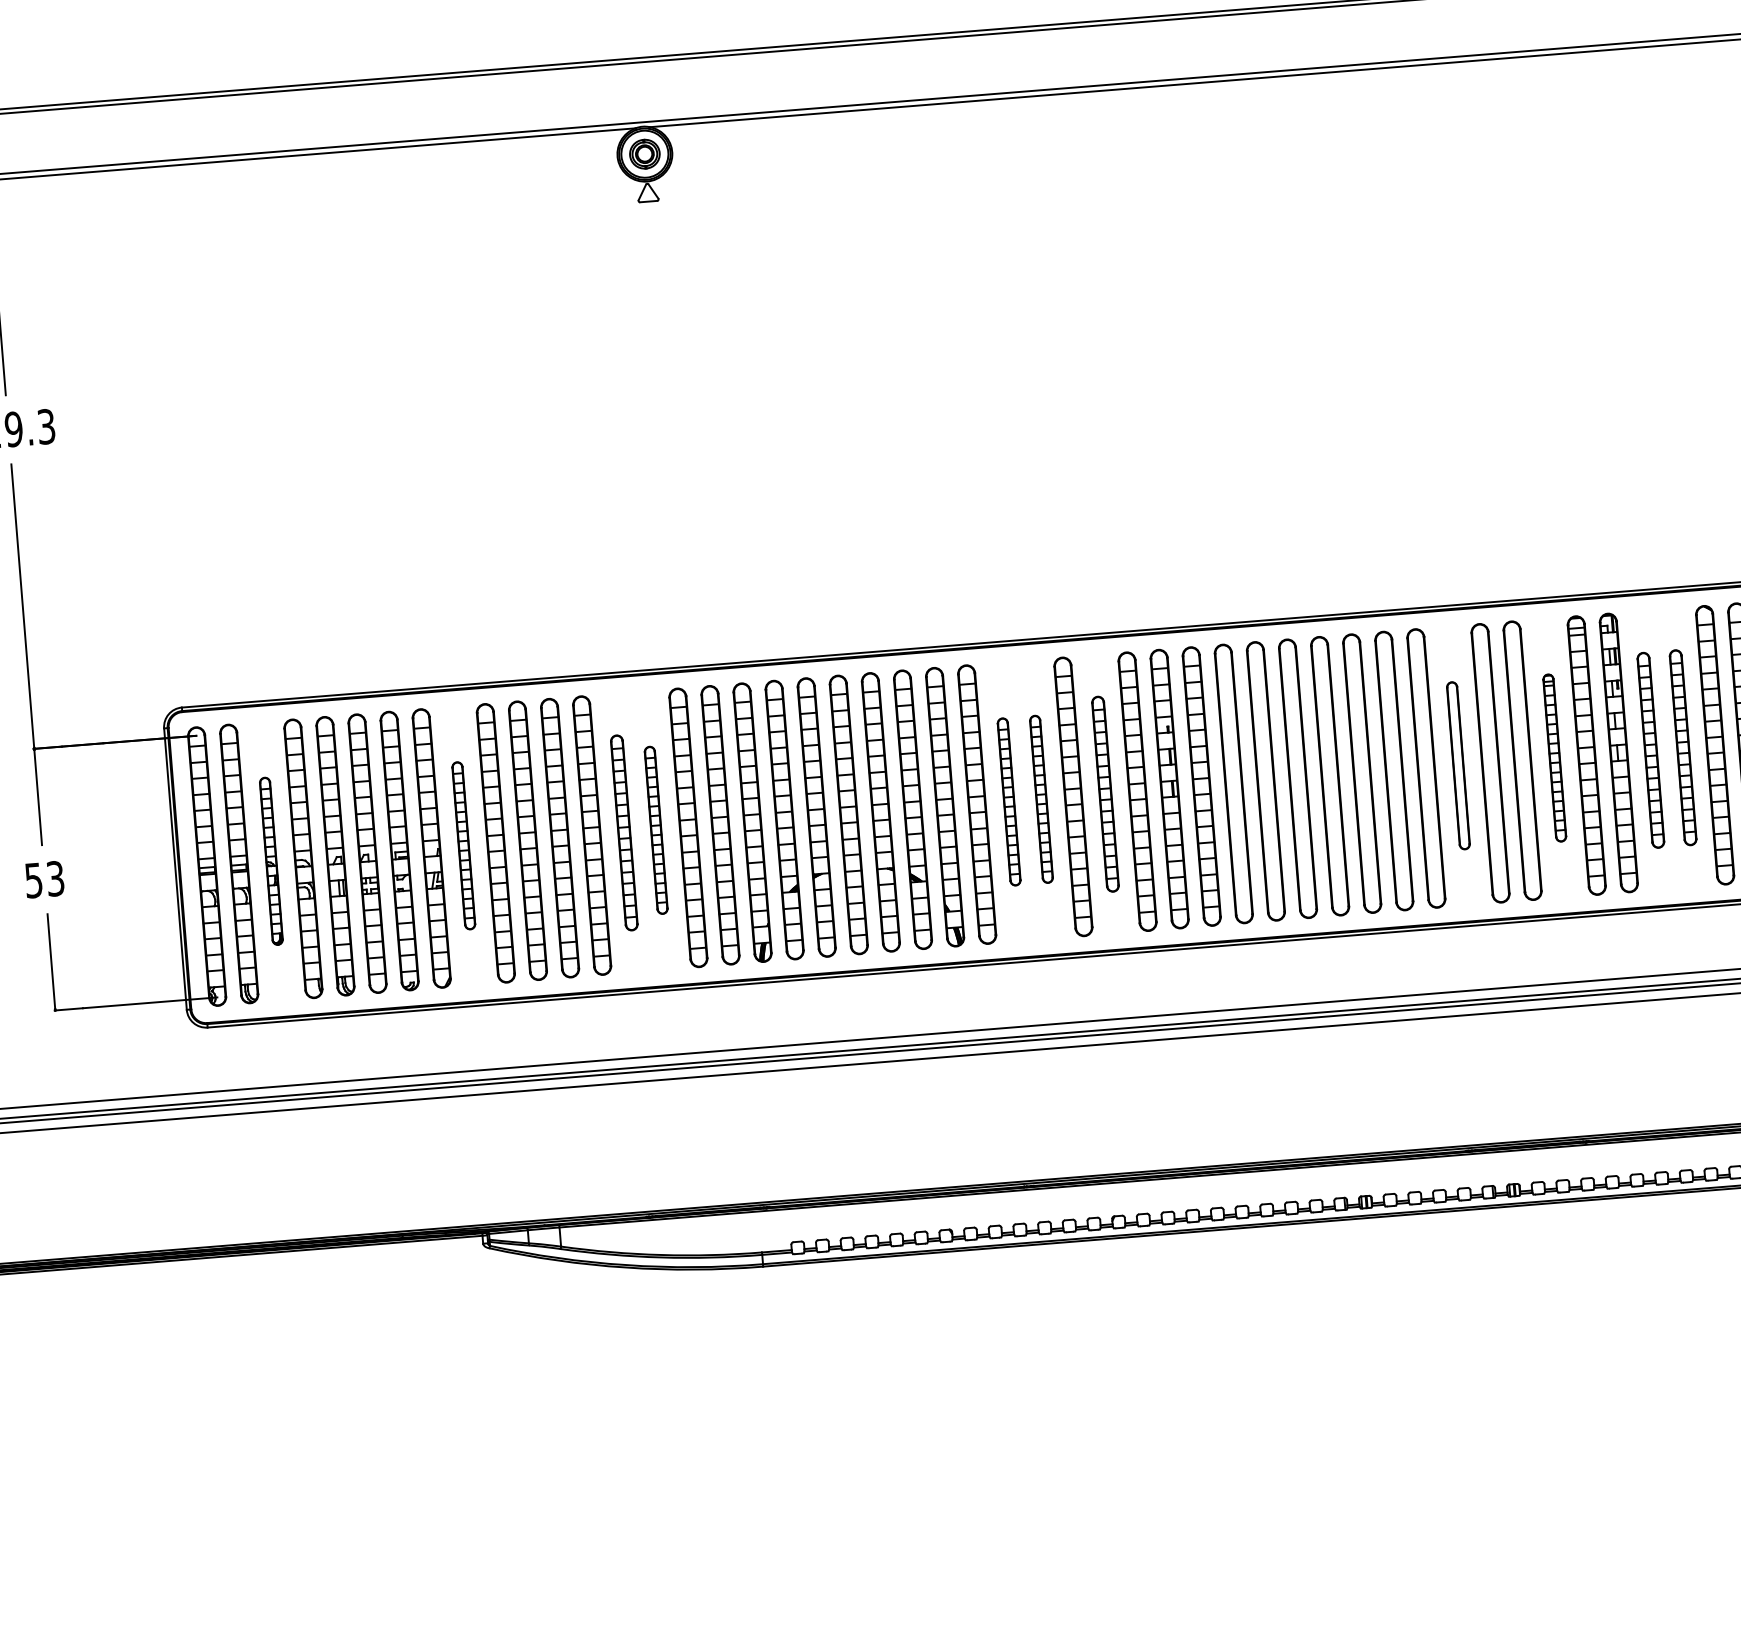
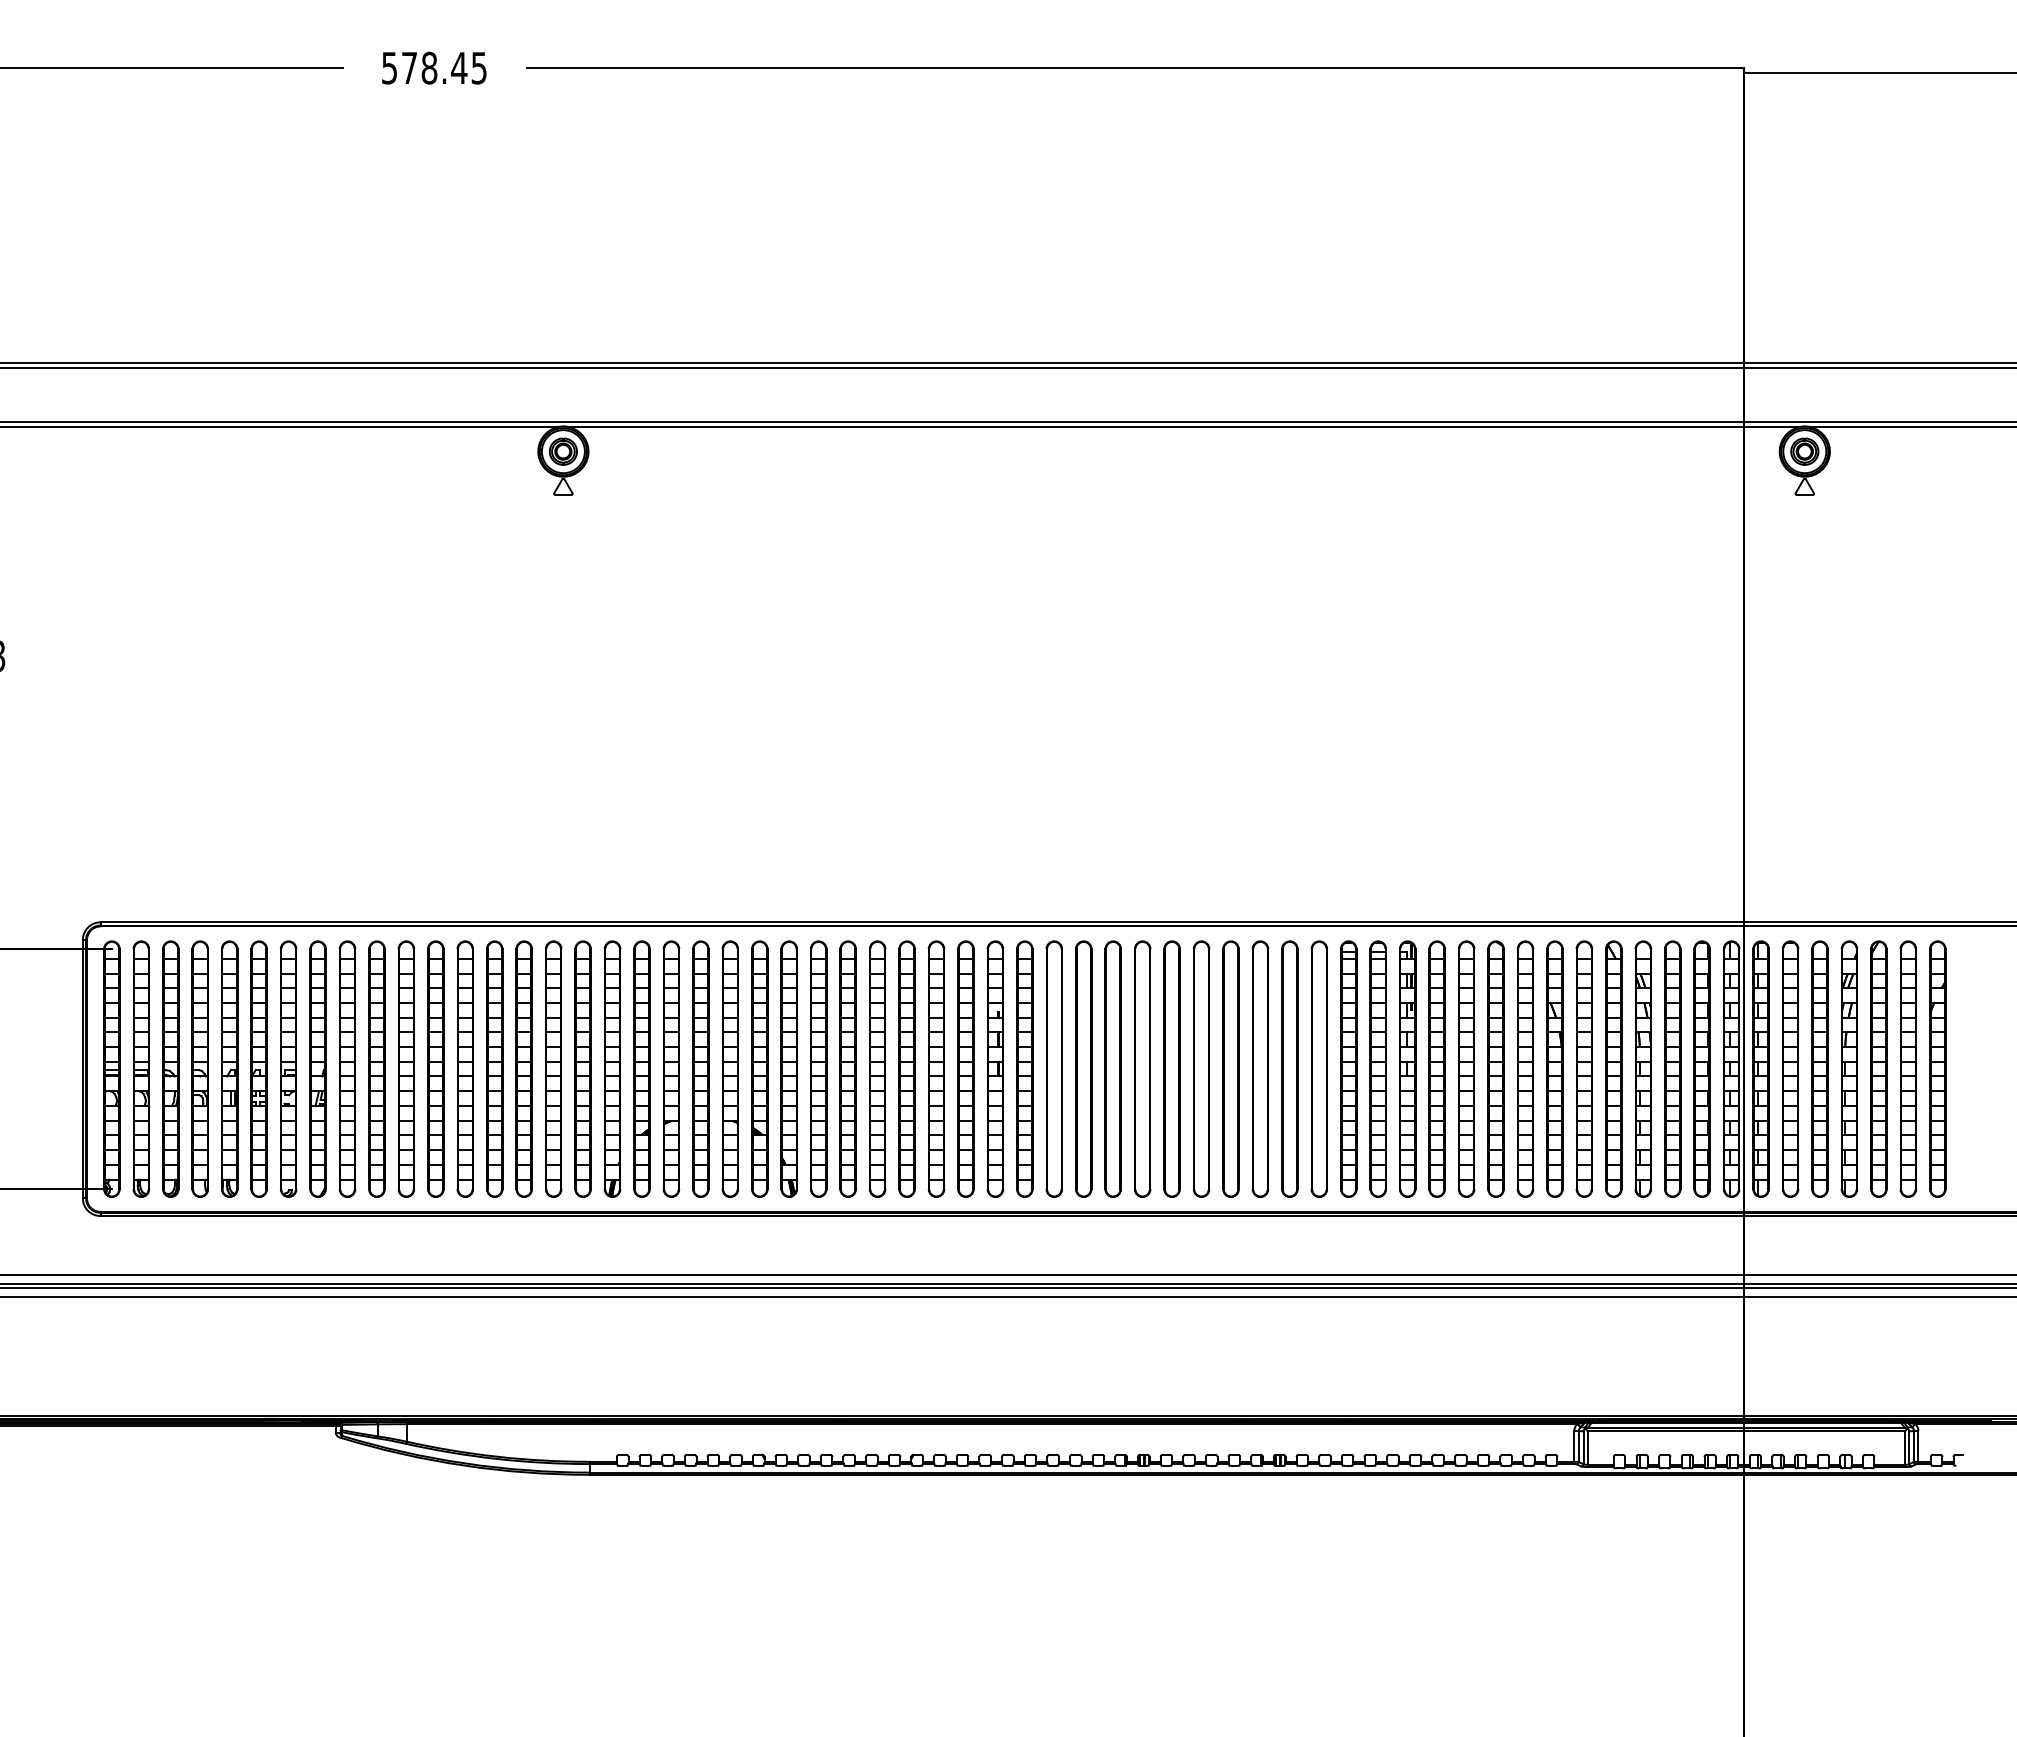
part: (1682, 747) -> (1466, 1068), size x1.43
part: (1650, 749) -> (1436, 1068), size x1.43
part: (1554, 757) -> (1348, 1068), size x1.67
part: (1458, 765) -> (1260, 1068), size x1.67
part: (1105, 793) -> (936, 1068), size x1.43
part: (1041, 798) -> (877, 1068), size x1.67
part: (1008, 801) -> (847, 1068), size x1.67
part: (655, 829) -> (523, 1068), size x1.67
part: (623, 832) -> (494, 1068), size x1.43
part: (463, 845) -> (347, 1068), size x1.67
part: (270, 860) -> (170, 1068), size x1.67

